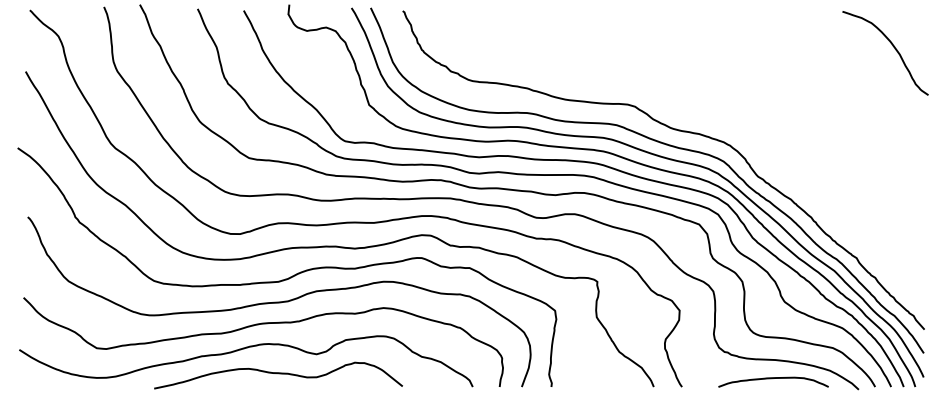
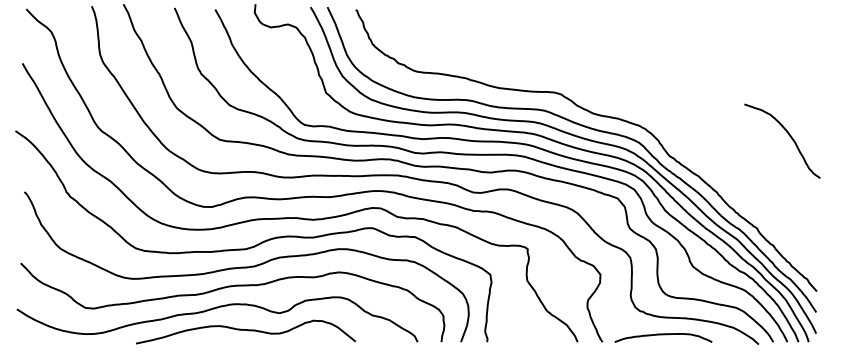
curve: (892, 46) -> (788, 135), moved
curve: (773, 379) -> (663, 335), moved

